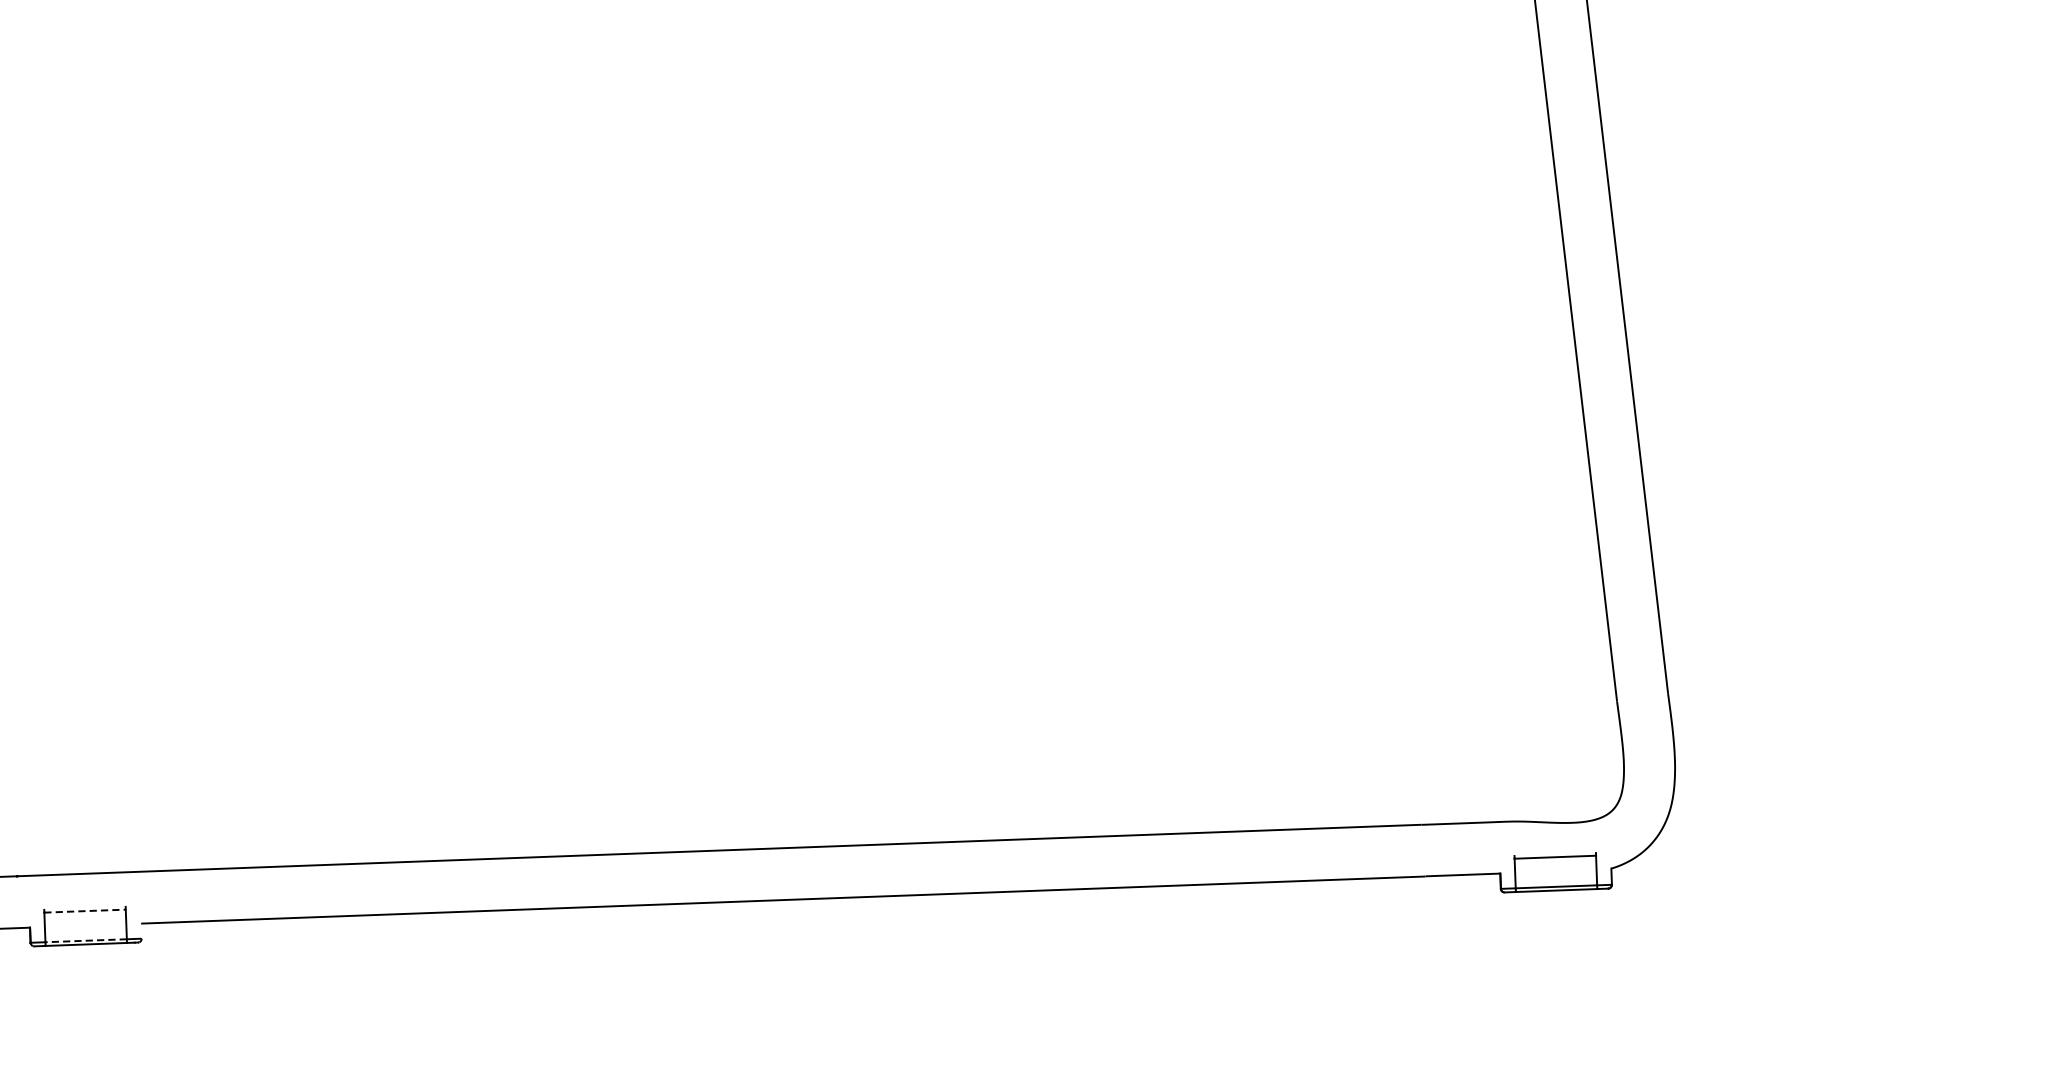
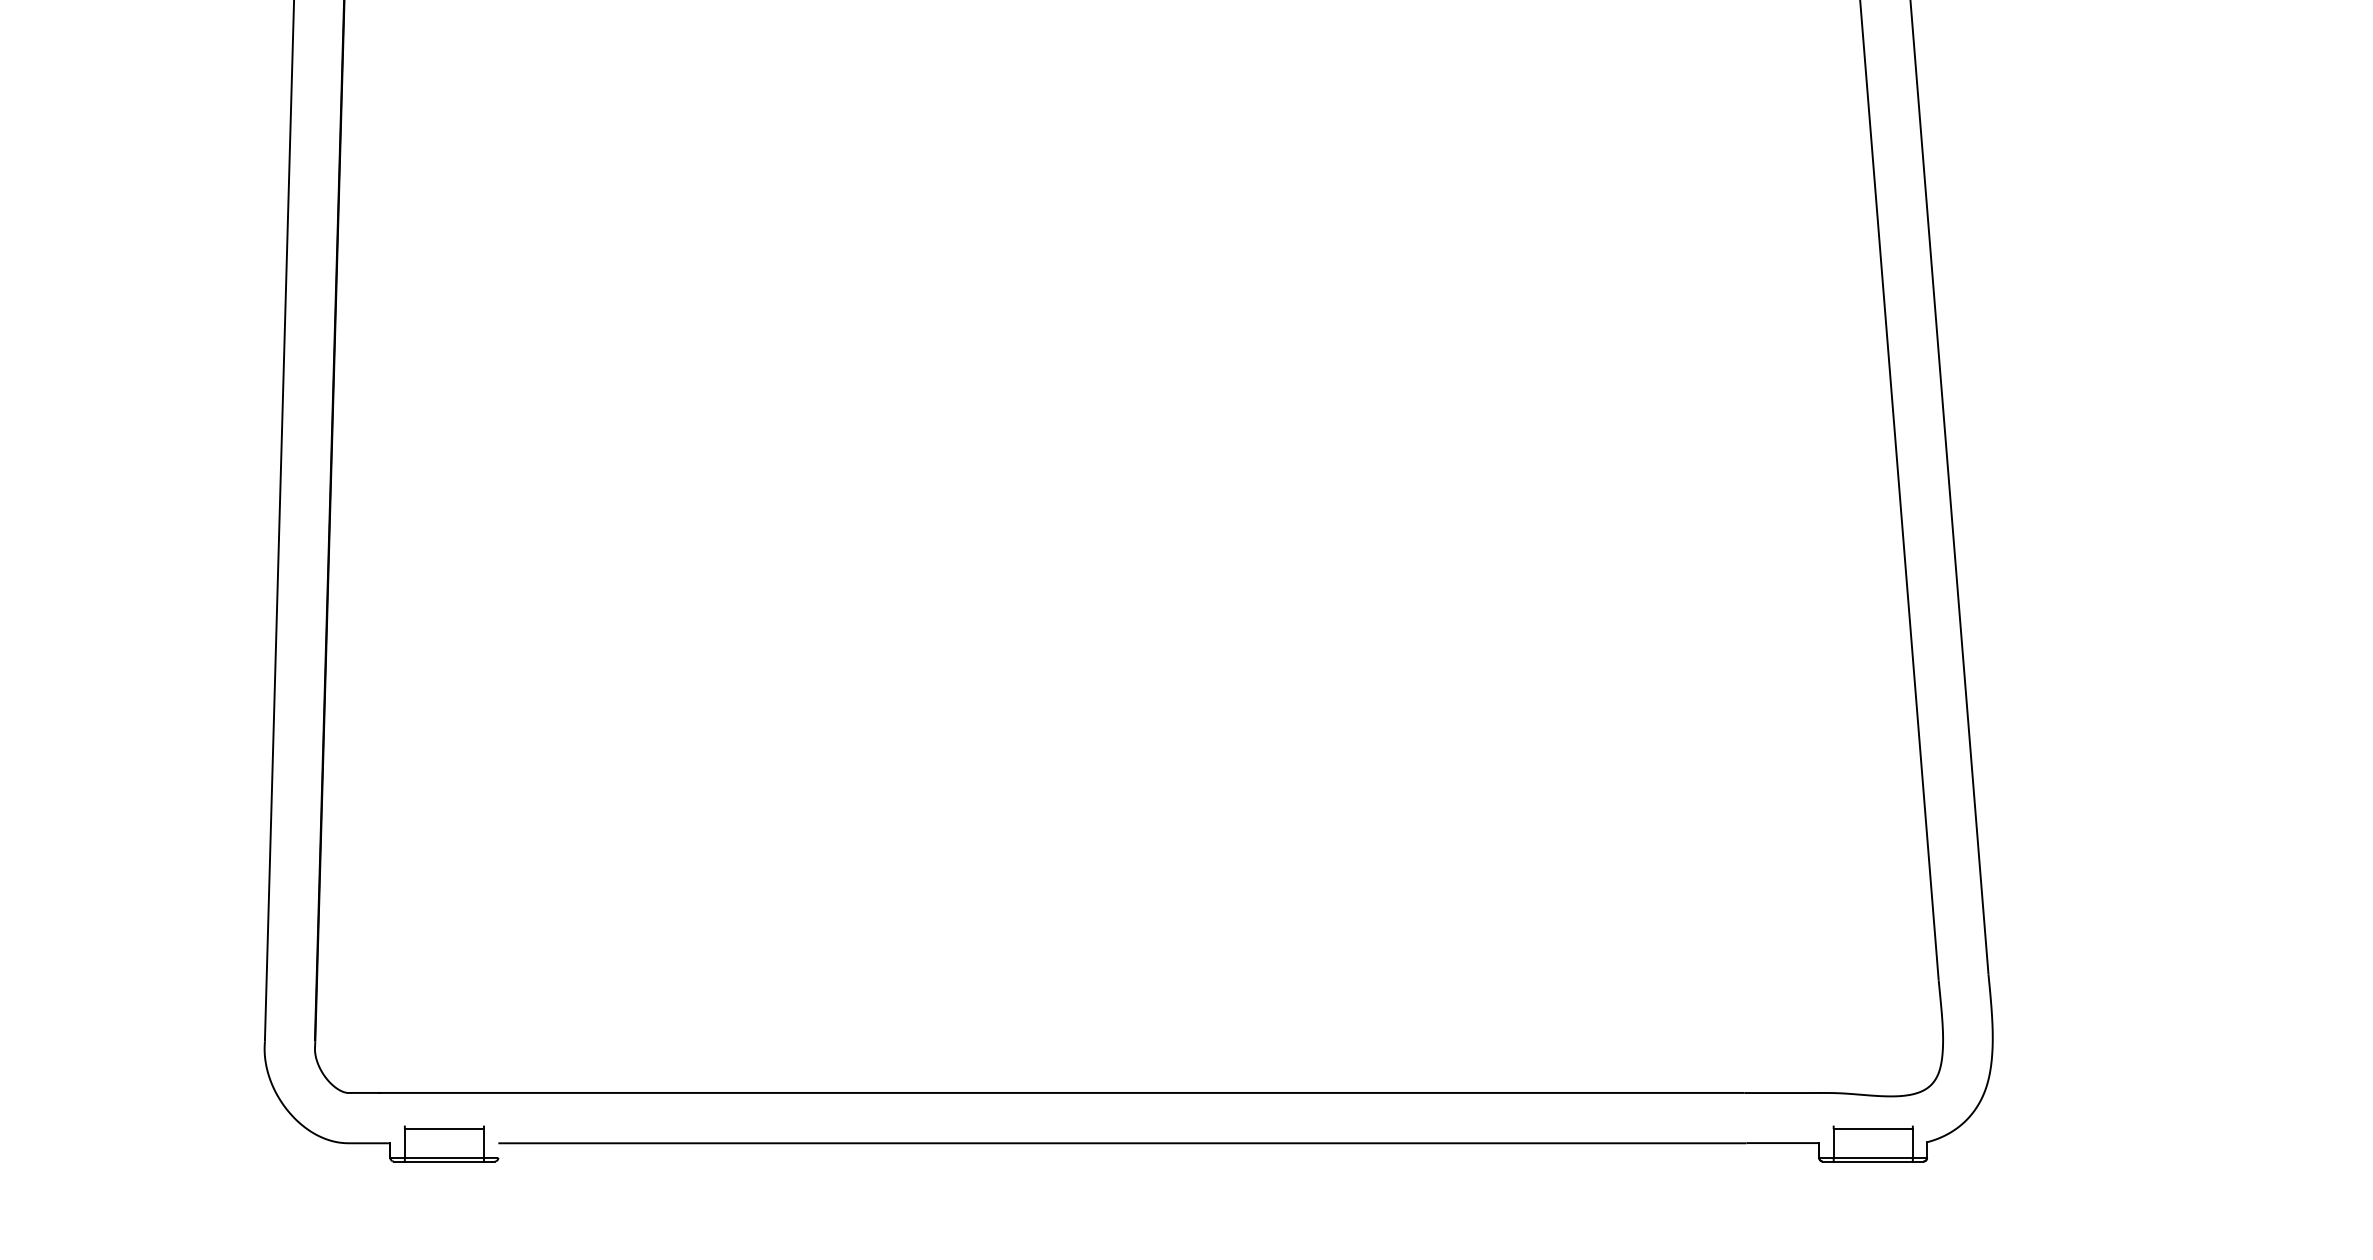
line: (85, 911) -> (444, 1129), dashed -> solid
line: (86, 940) -> (444, 1157), dashed -> solid

